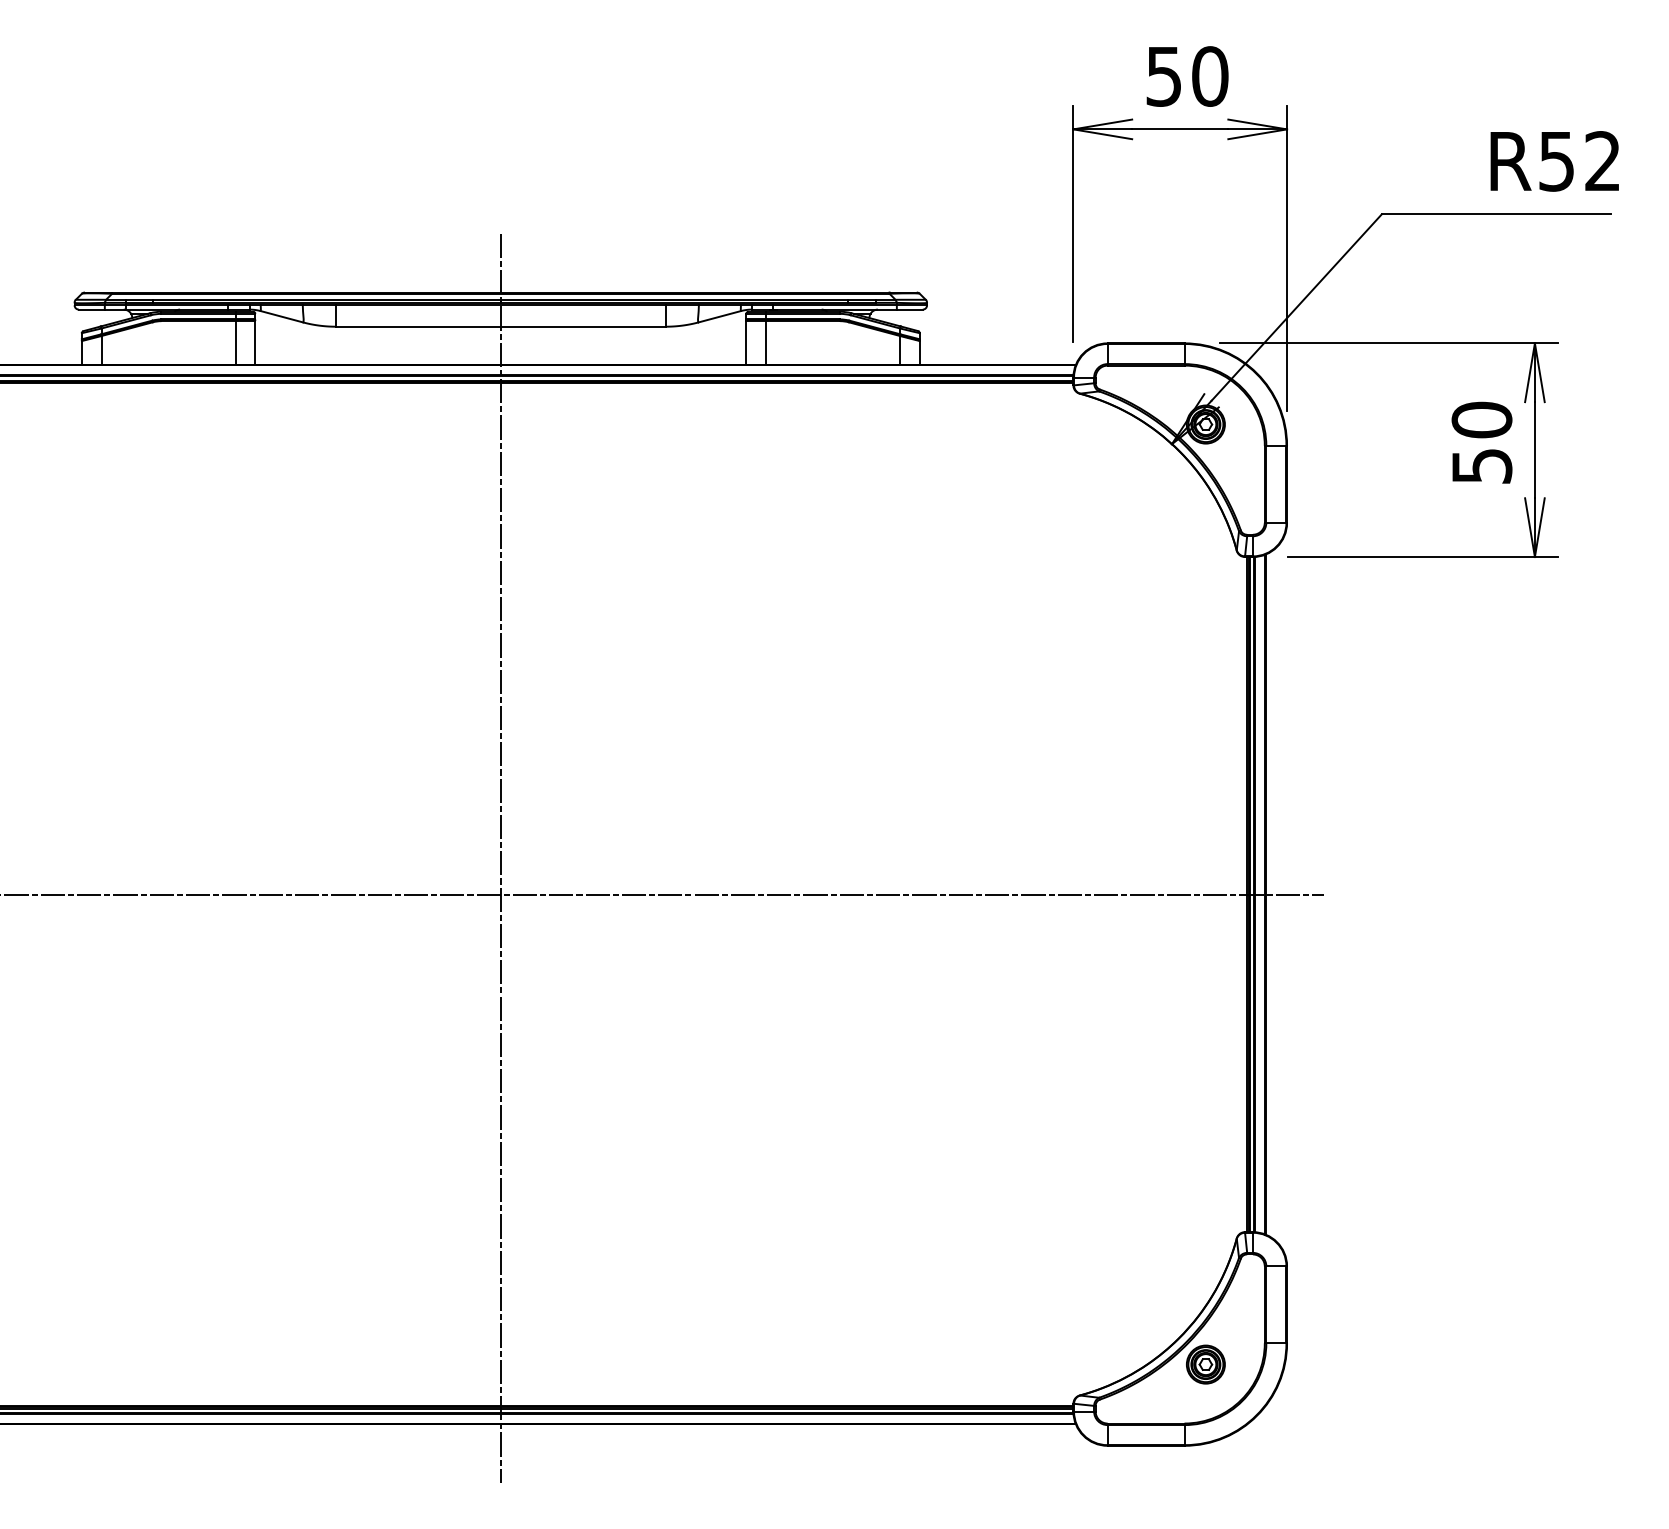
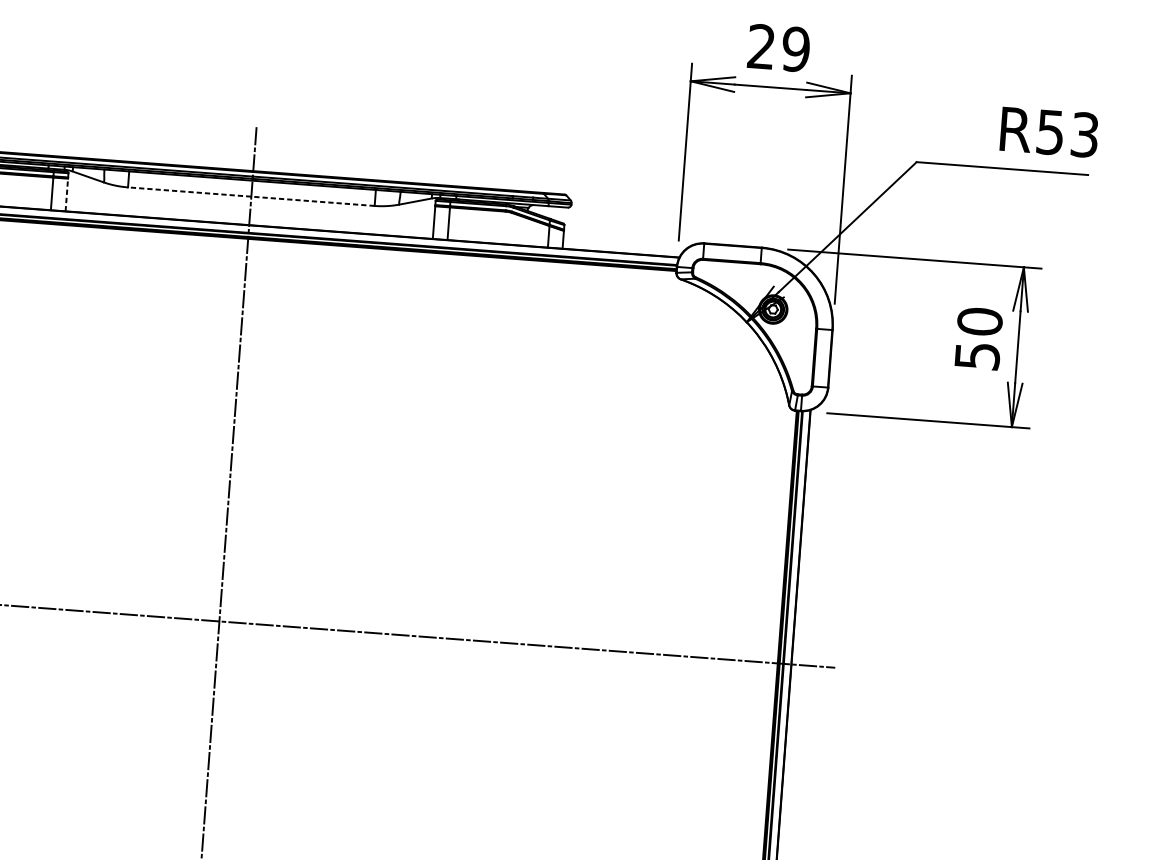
text: (1187, 76) -> (779, 48), 50 -> 29
text: (1602, 161) -> (1084, 135), R52 -> R53
line: (500, 326) -> (251, 196), solid -> dashed
line: (255, 342) -> (66, 194), solid -> dashed

